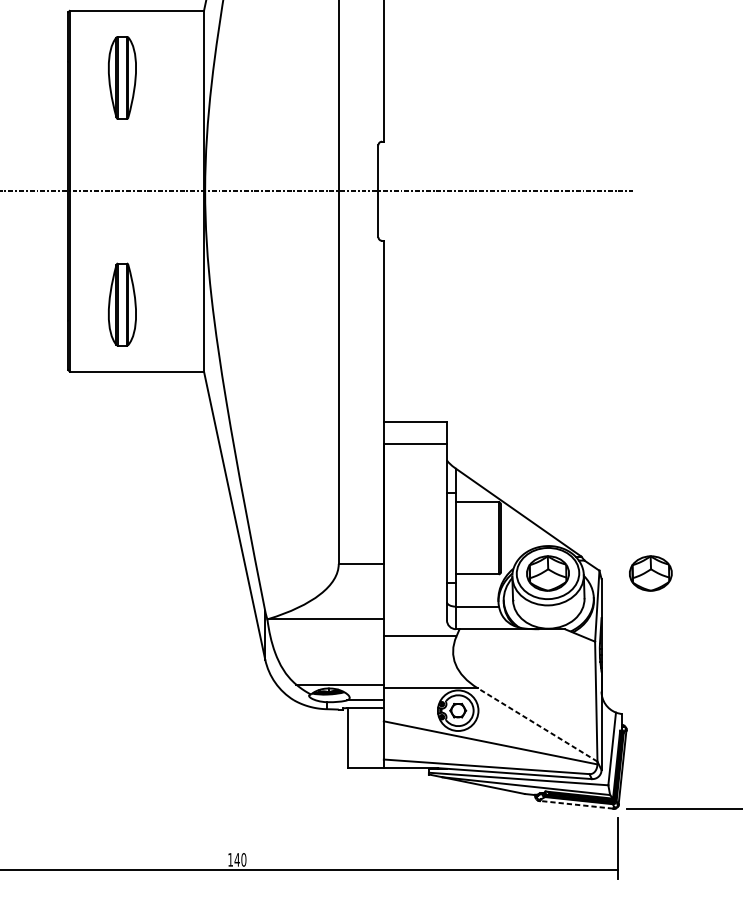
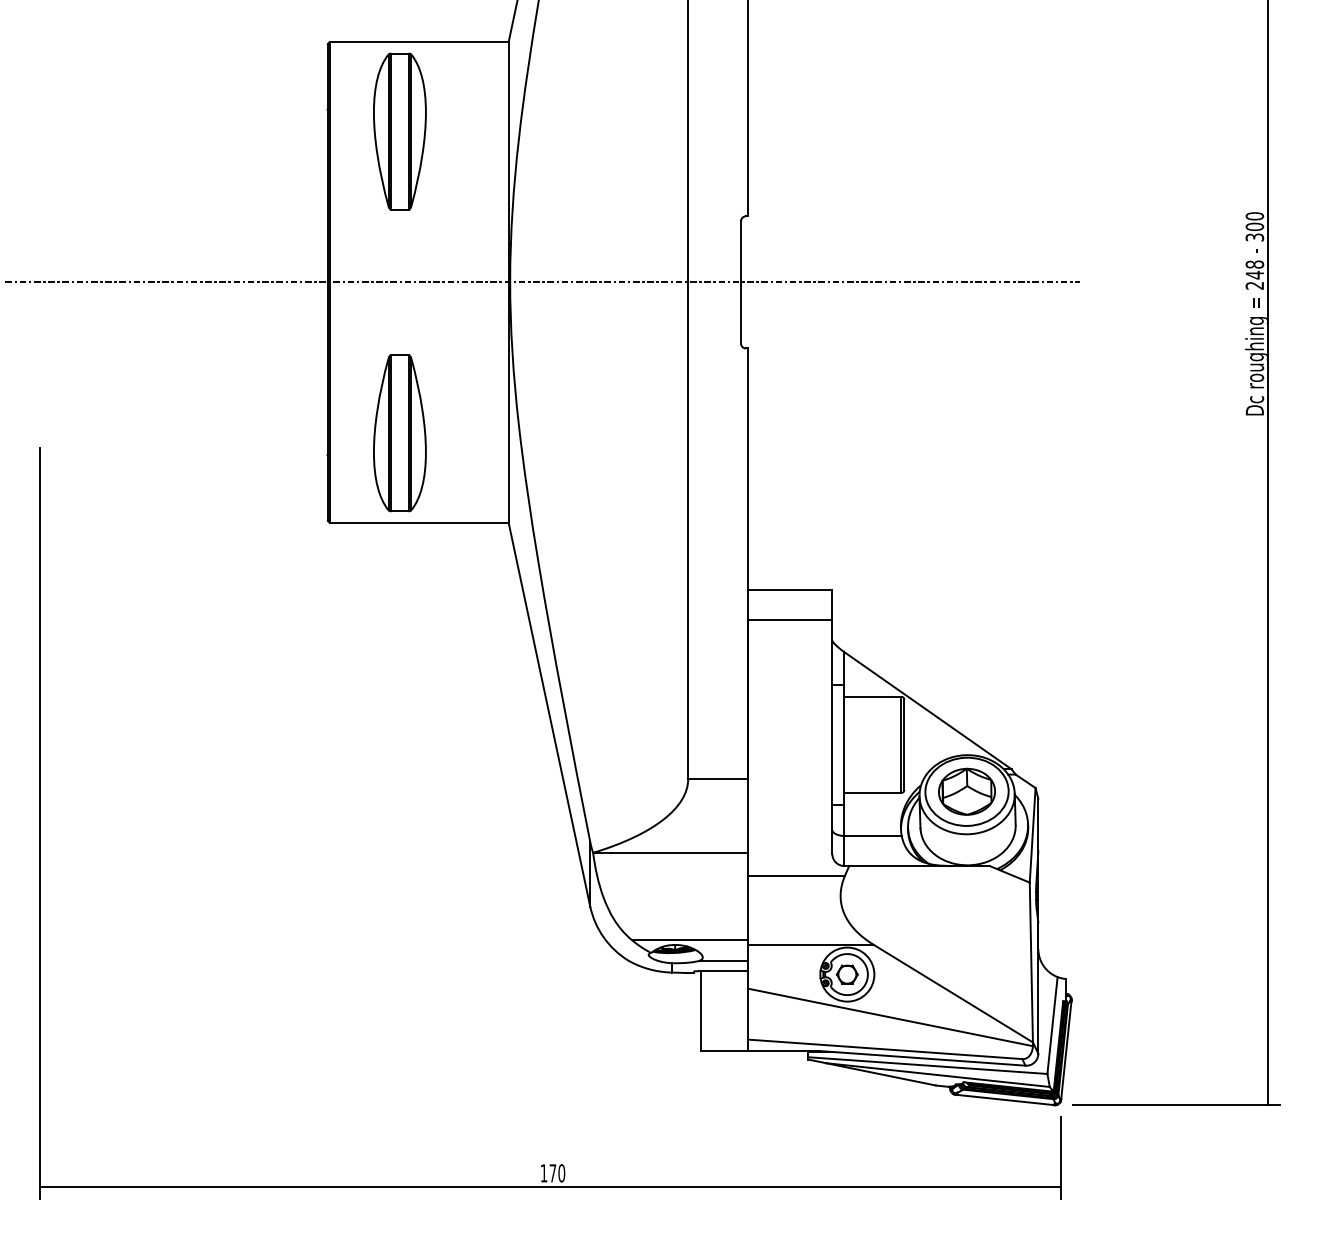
part: (122, 77) -> (399, 131), size x1.43
part: (122, 304) -> (399, 433), size x1.43
part: (650, 573) -> (1103, 791), removed
line: (537, 724) -> (952, 993), dashed -> solid
line: (576, 804) -> (1005, 1099), dashed -> solid
text: (236, 859) -> (552, 1173), 140 -> 170

